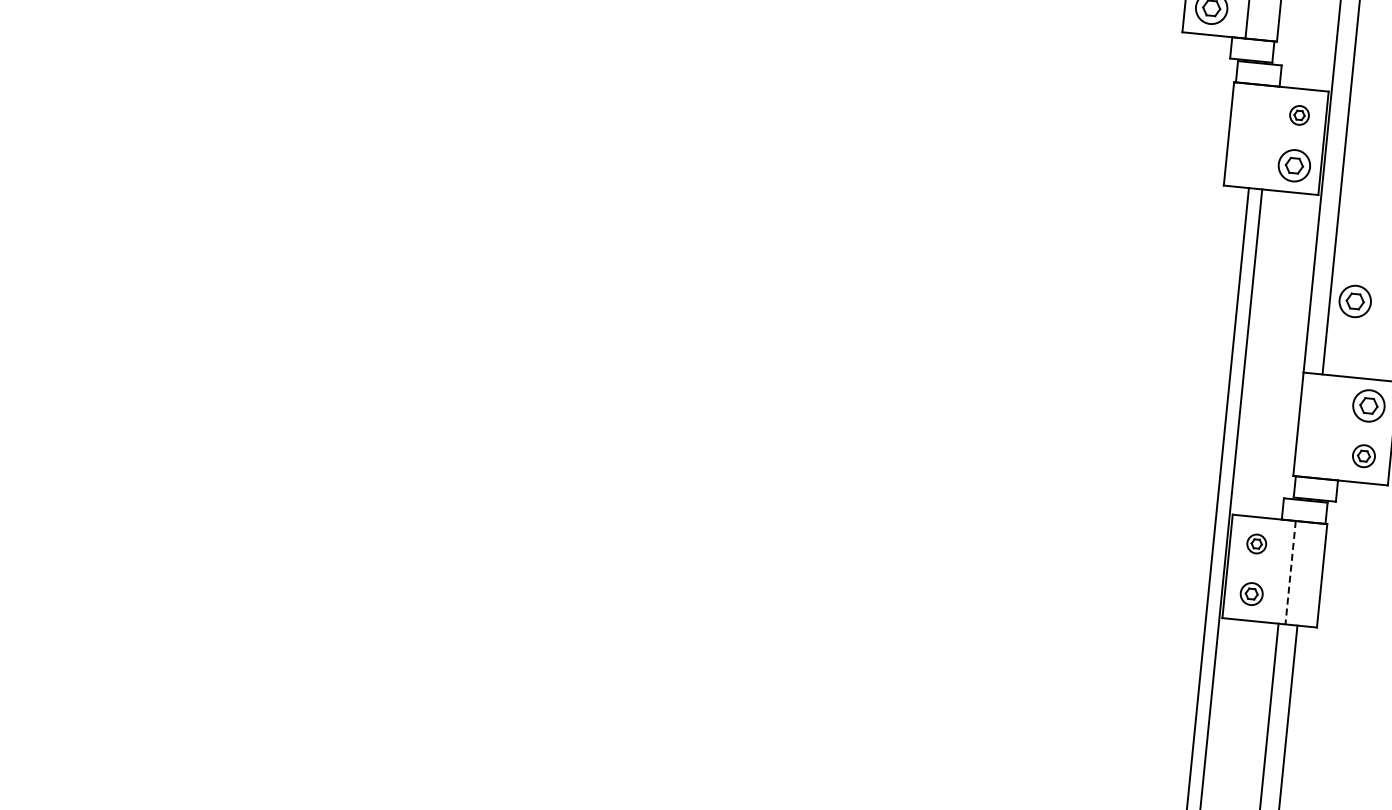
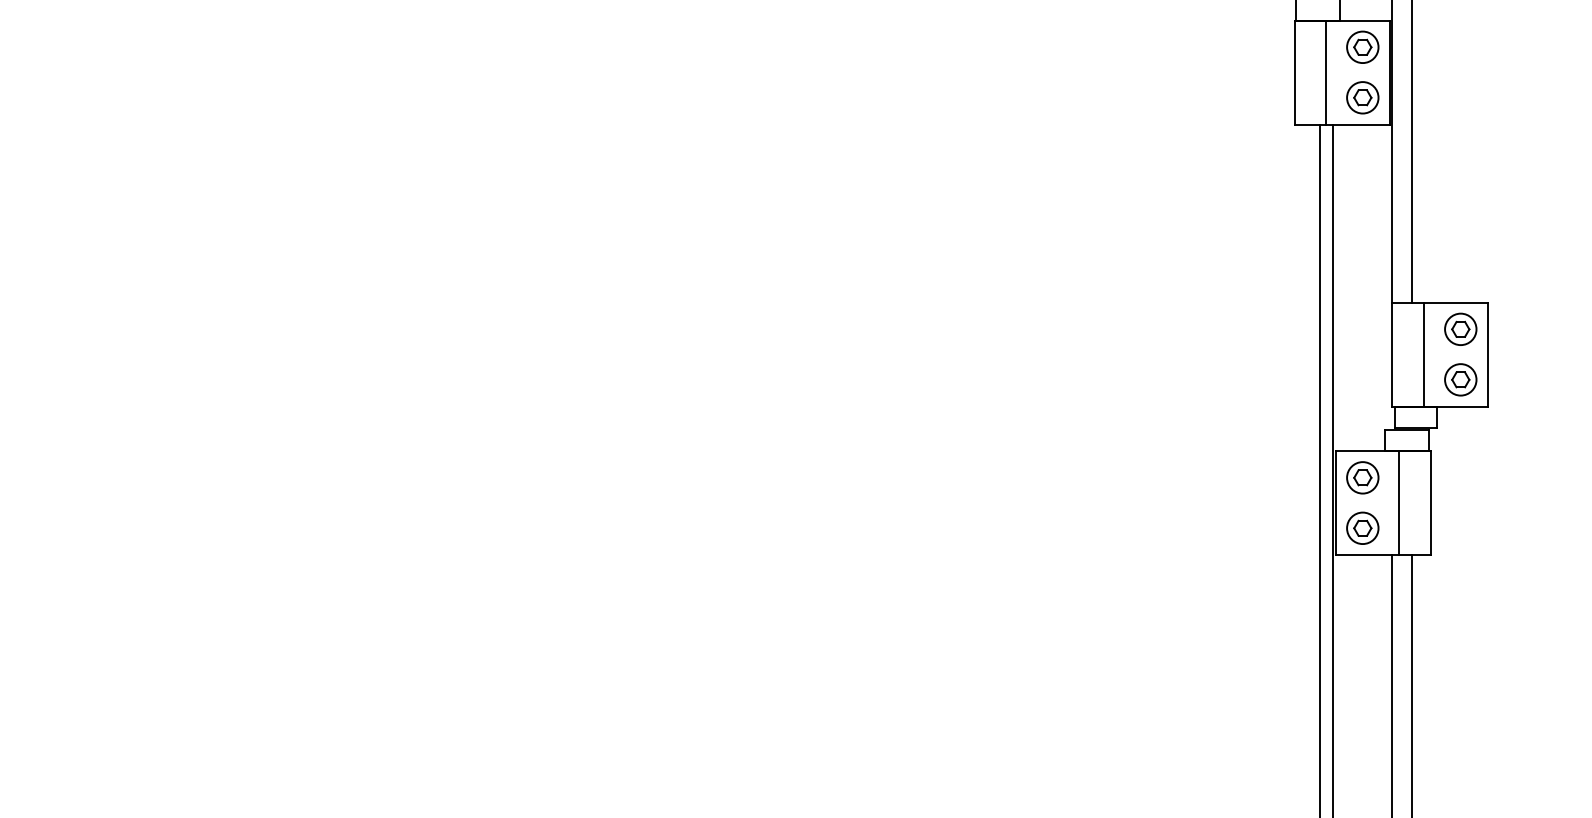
part: (1299, 114) -> (1362, 46), size x1.67
line: (1260, 137) -> (1326, 72), added
part: (1354, 301) -> (1436, 226), removed
line: (1330, 427) -> (1424, 354), added
part: (1363, 455) -> (1460, 379), size x1.43
part: (1256, 543) -> (1362, 477), size x1.67
line: (1290, 573) -> (1399, 503), dashed -> solid
part: (1251, 593) -> (1362, 527), size x1.43

